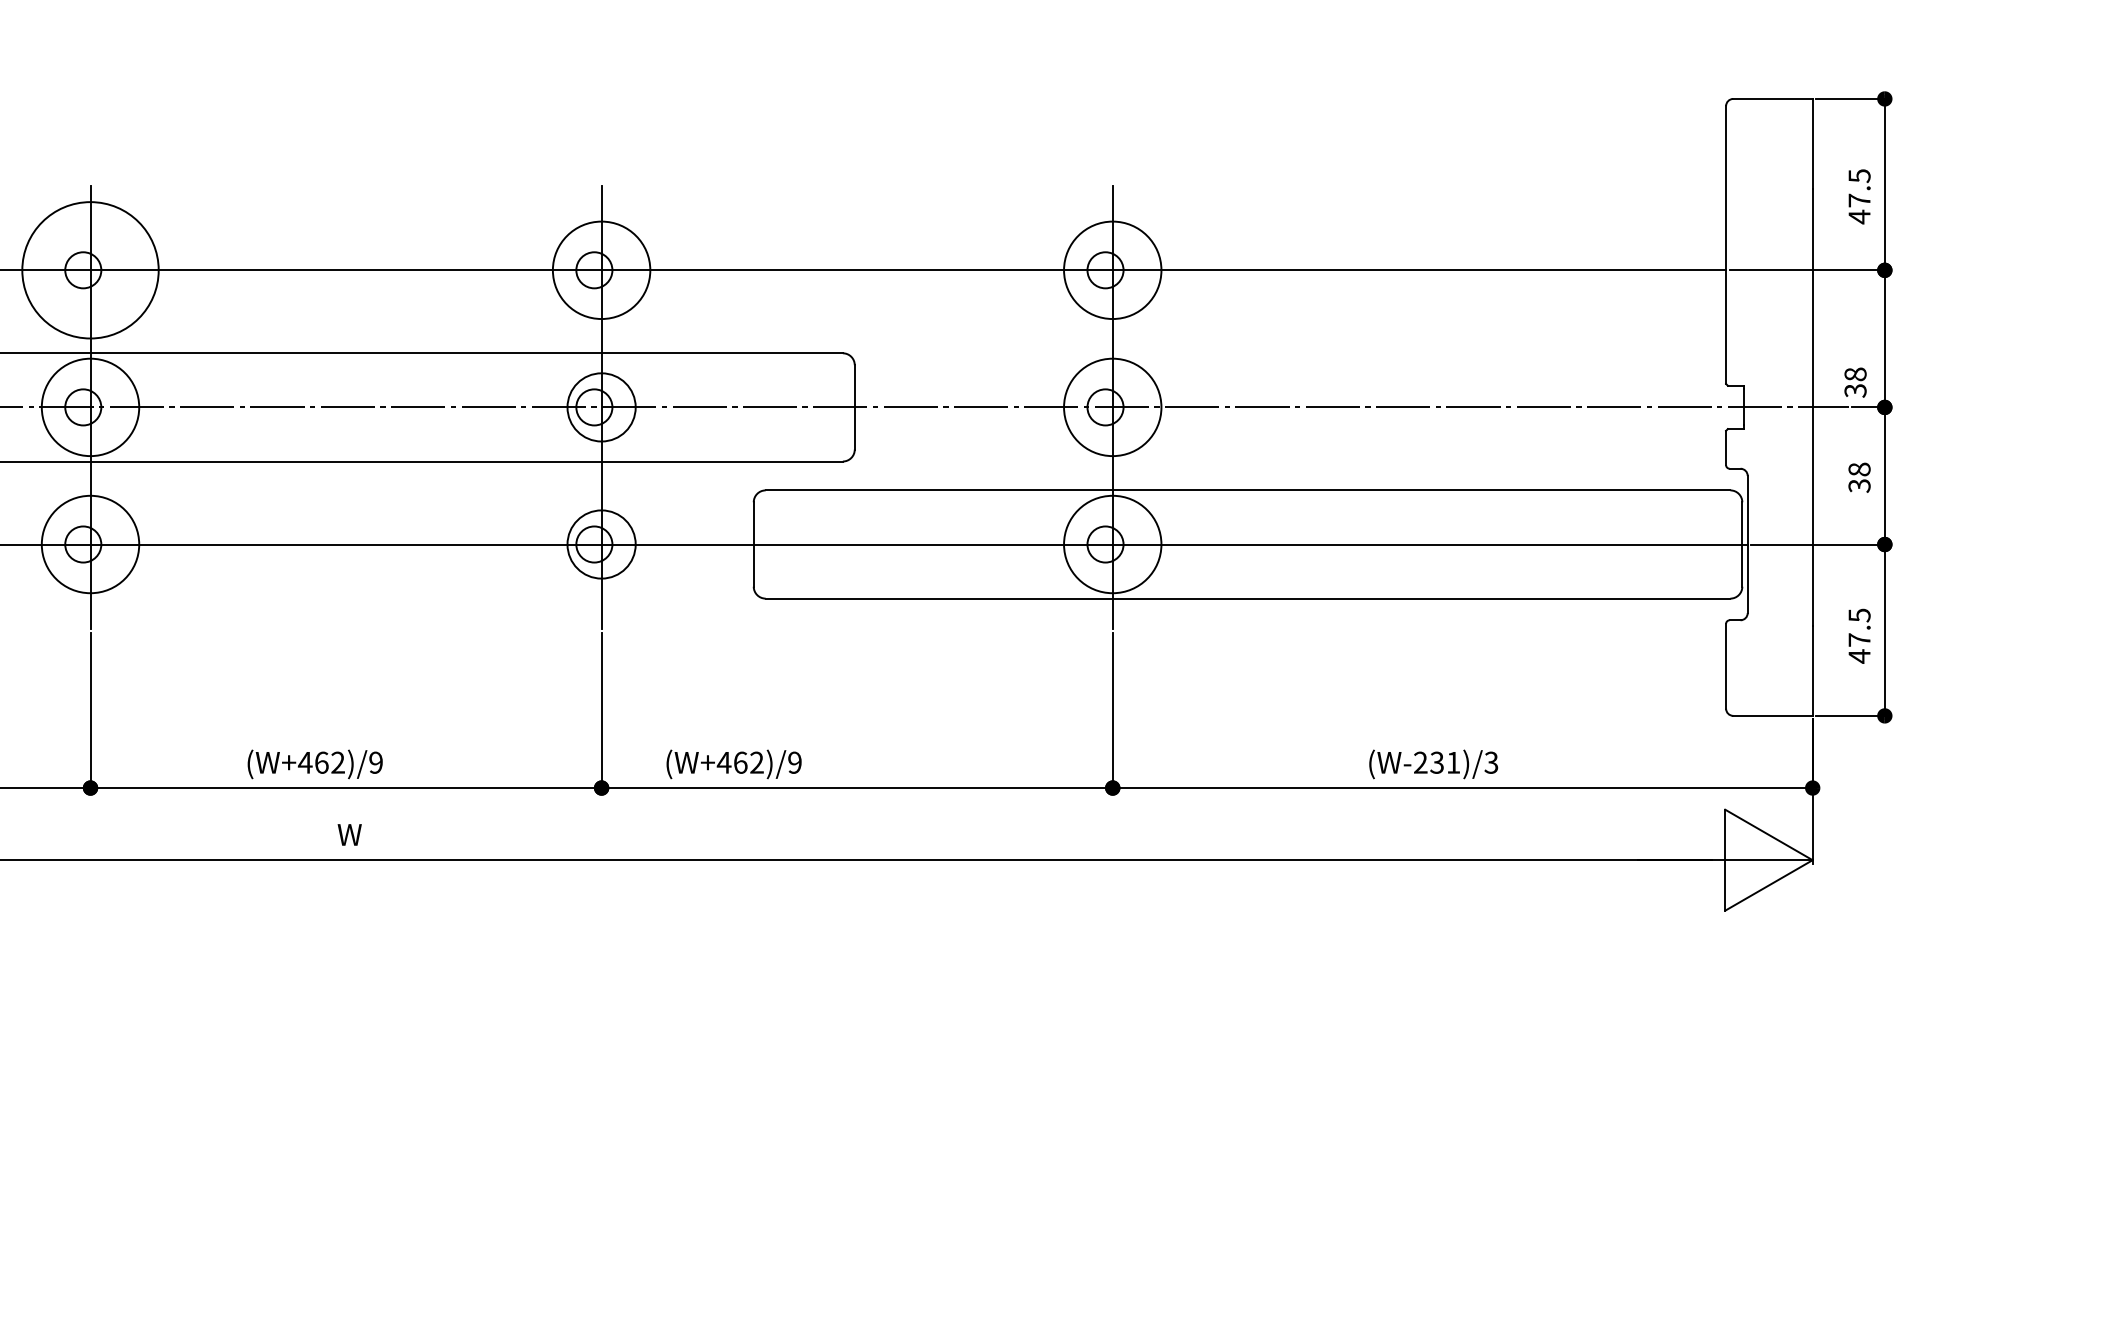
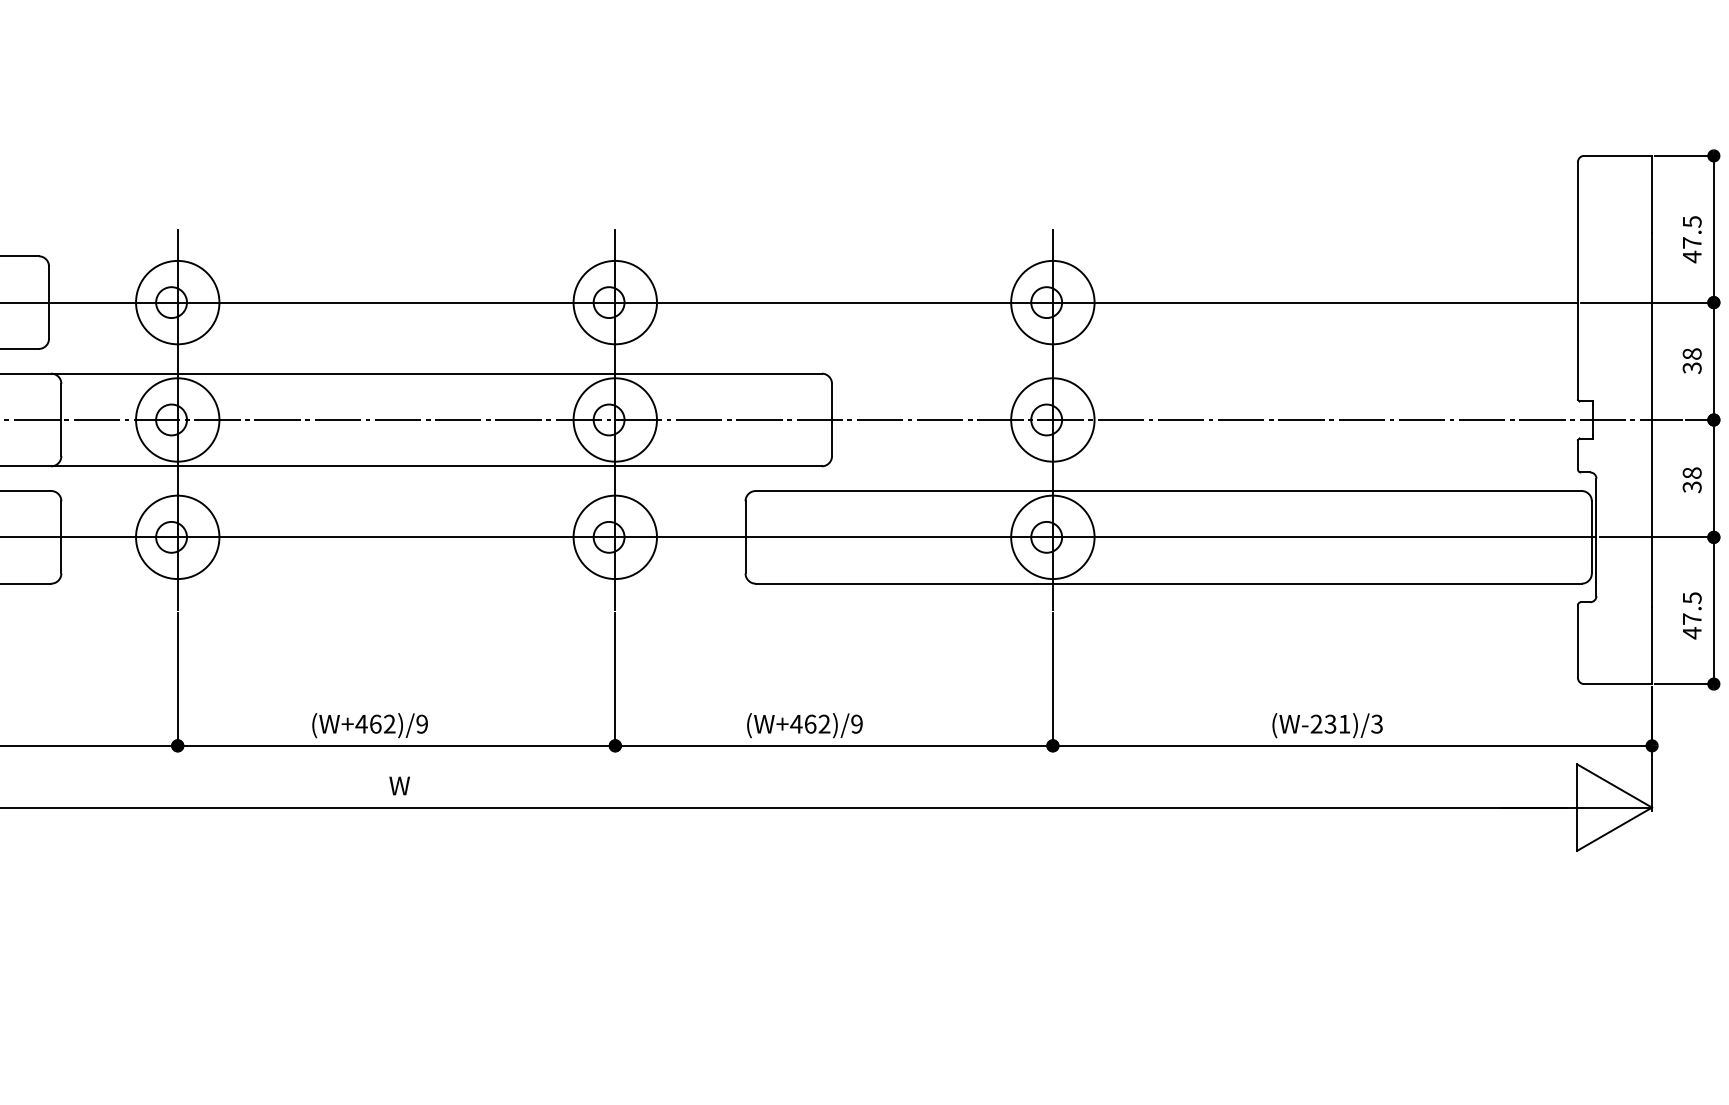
circle: (90, 270) -> (177, 302), size x0.71
text: (1855, 382) -> (1692, 360), moved
circle: (601, 407) -> (615, 420), size x1.43
circle: (601, 544) -> (615, 537), size x1.43
text: (733, 764) -> (804, 725), moved

